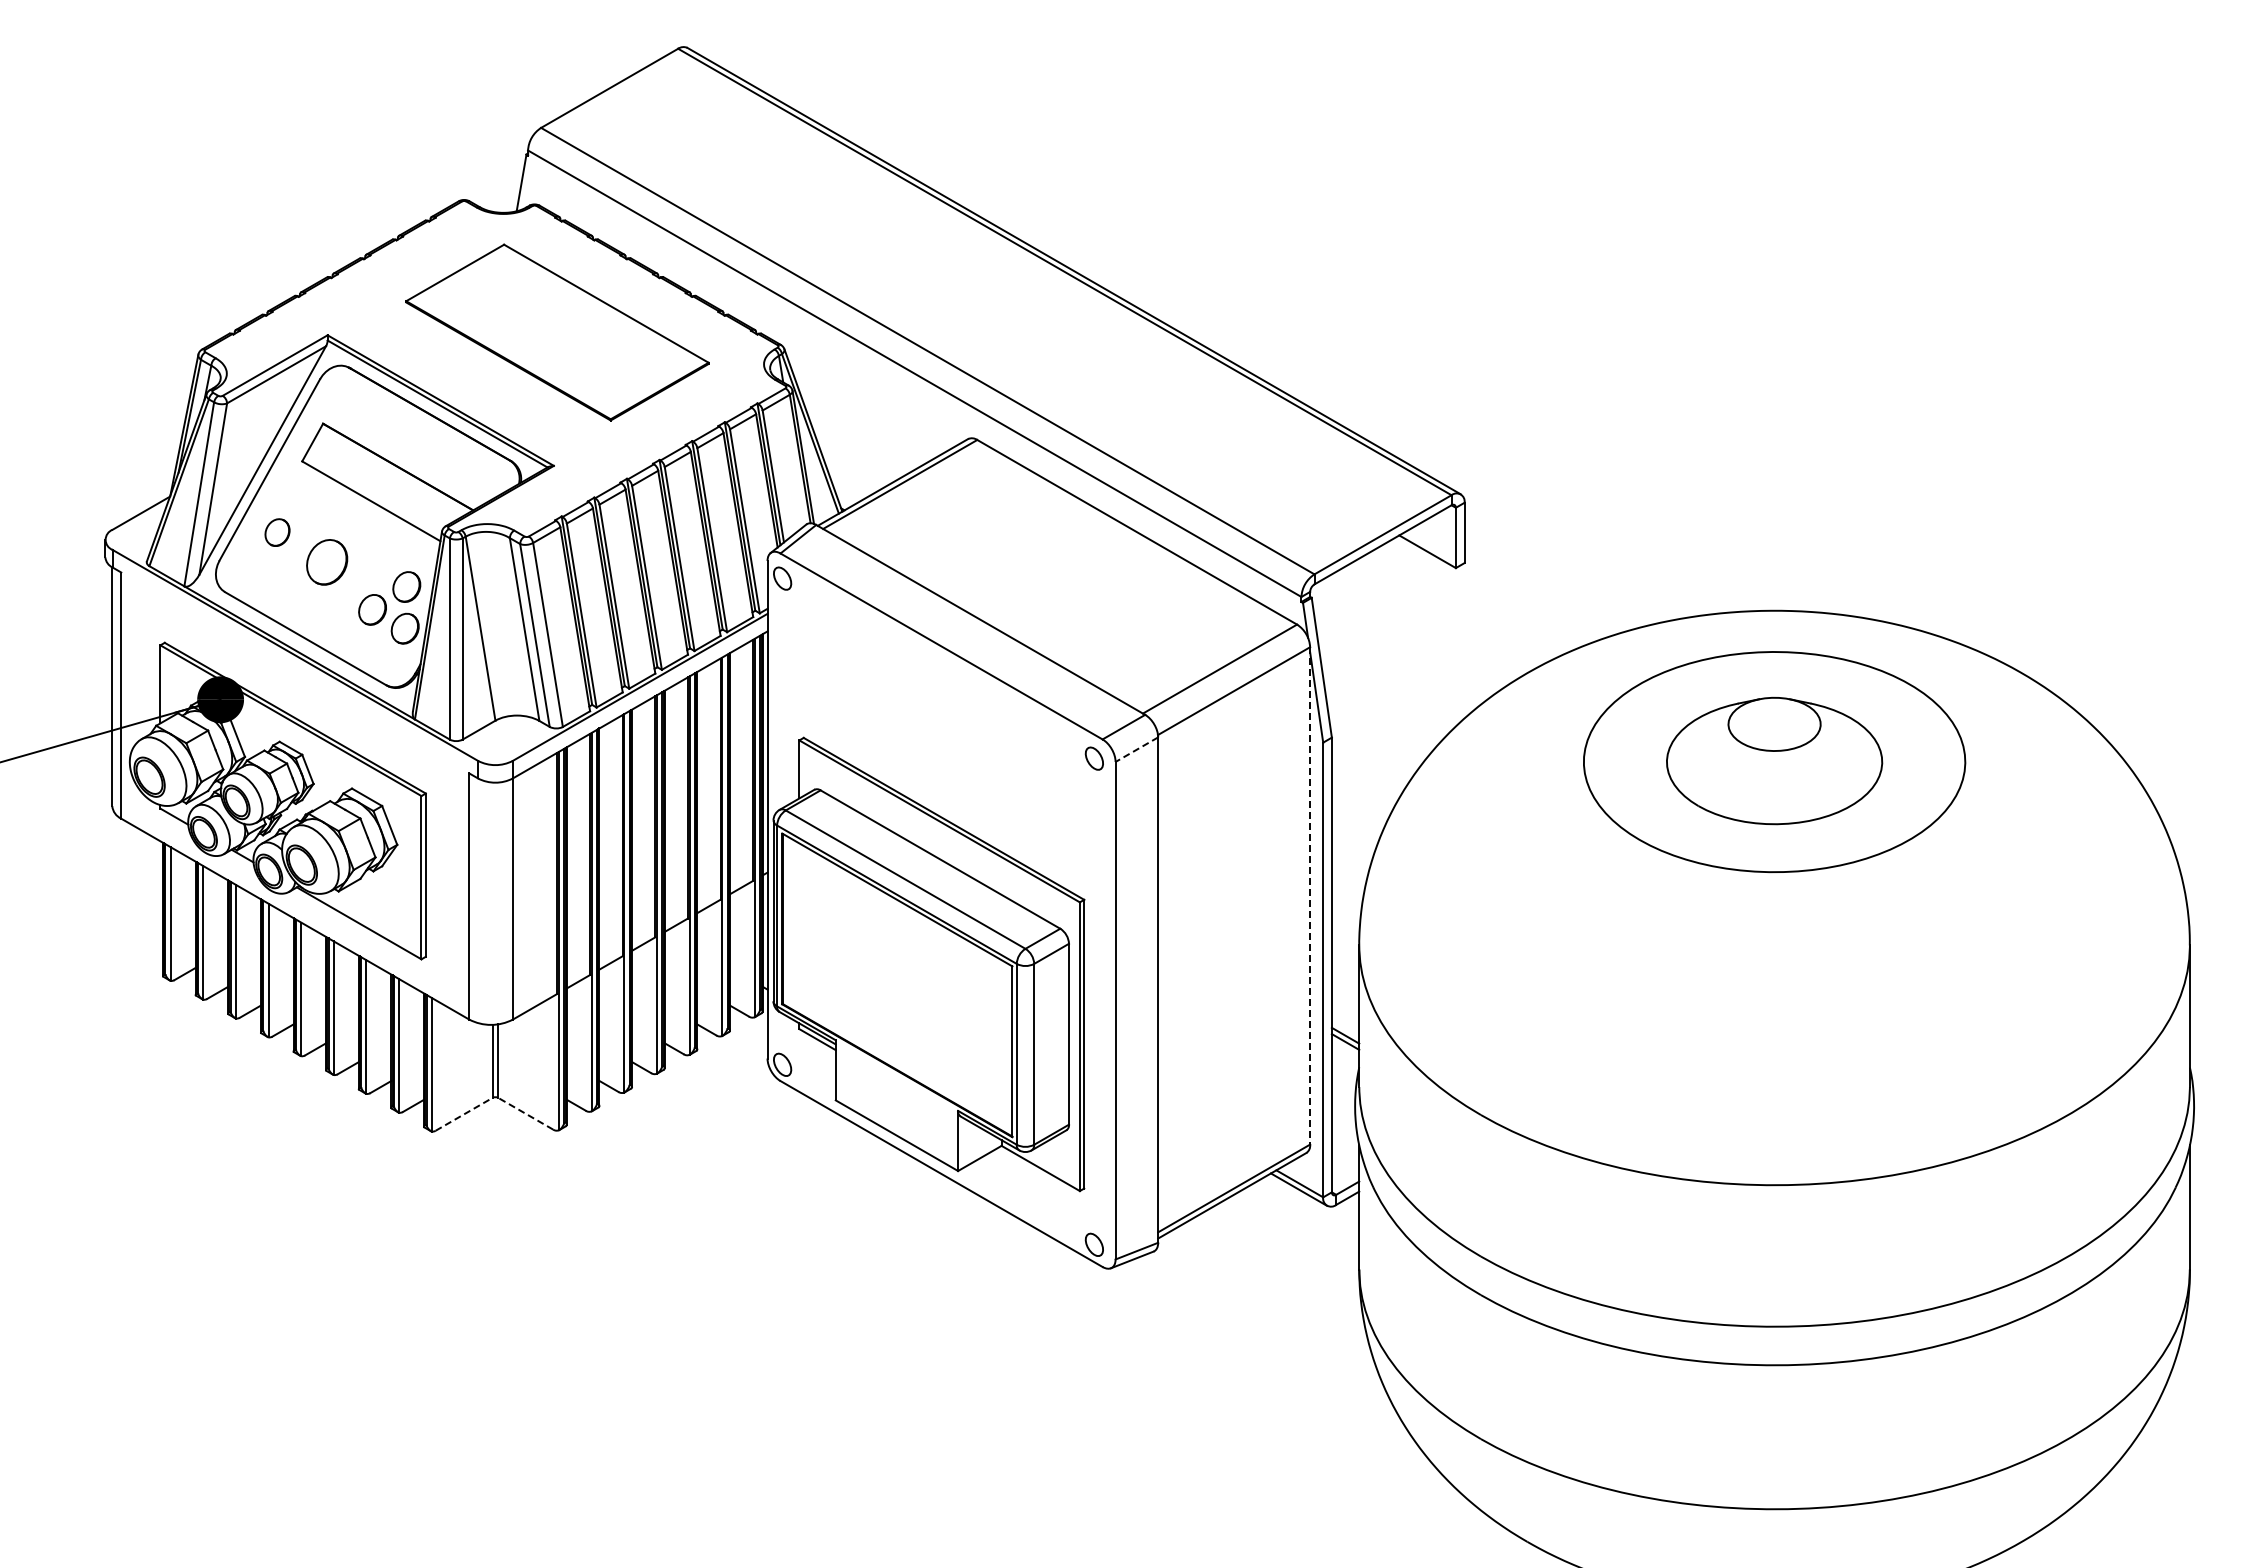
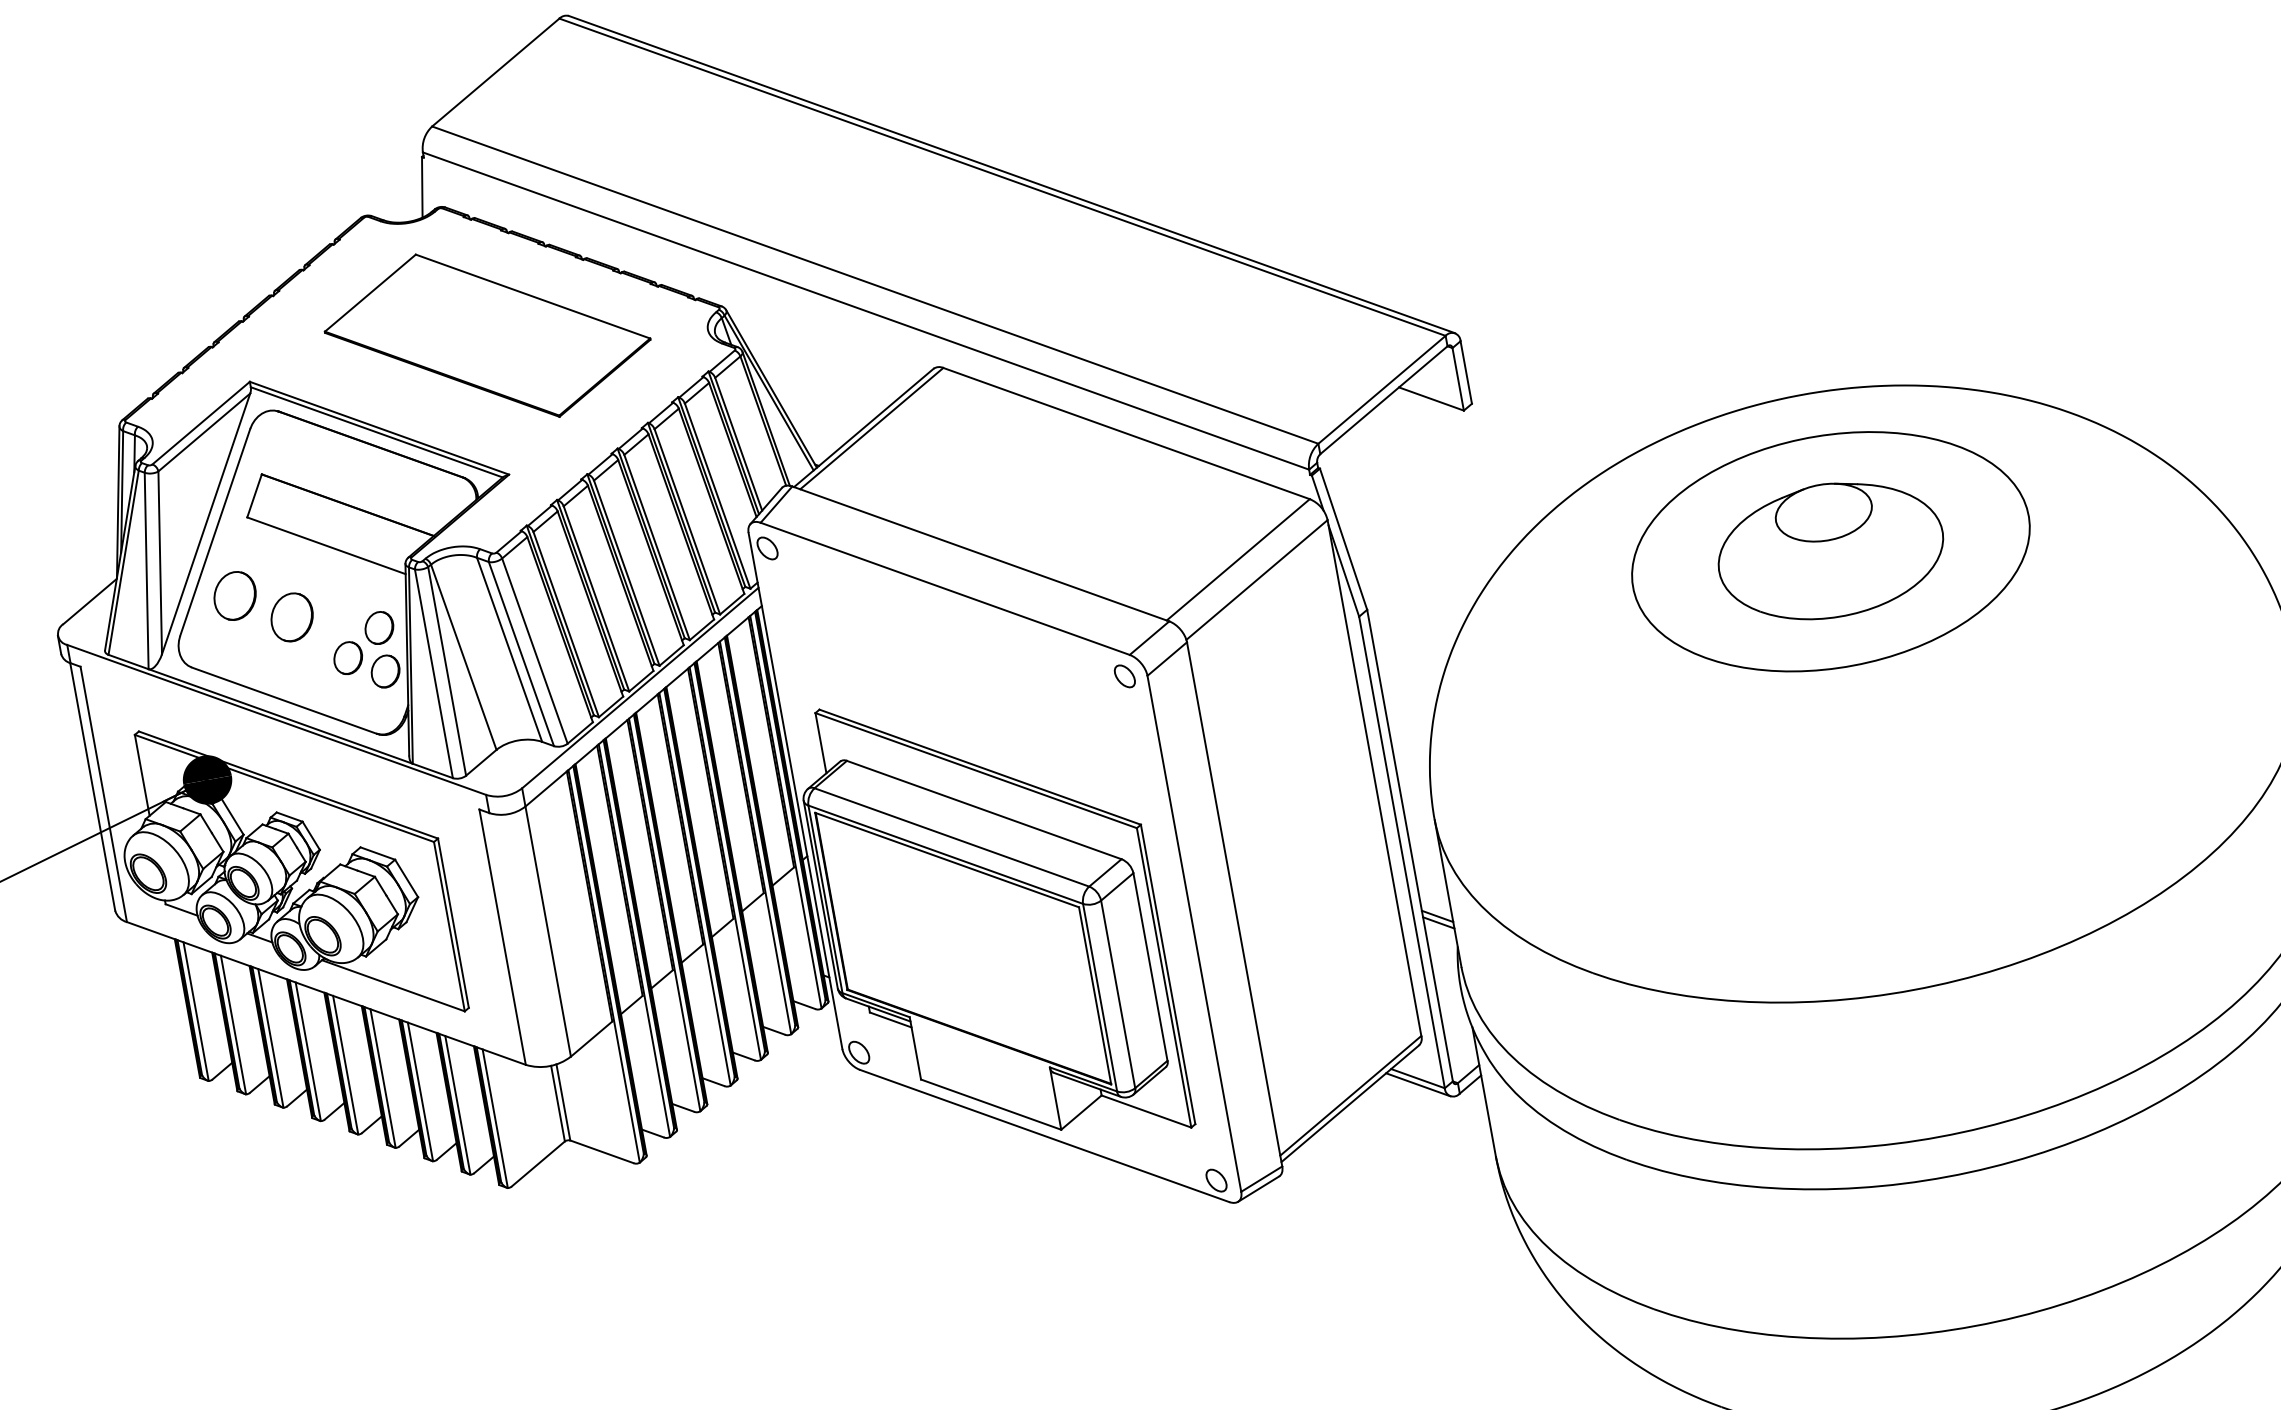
part: (277, 532) -> (235, 595), size x1.67
line: (1136, 749) -> (1166, 658), dashed -> solid
line: (1310, 895) -> (1374, 777), dashed -> solid
line: (525, 1113) -> (601, 1151), dashed -> solid
line: (464, 1114) -> (538, 1164), dashed -> solid

